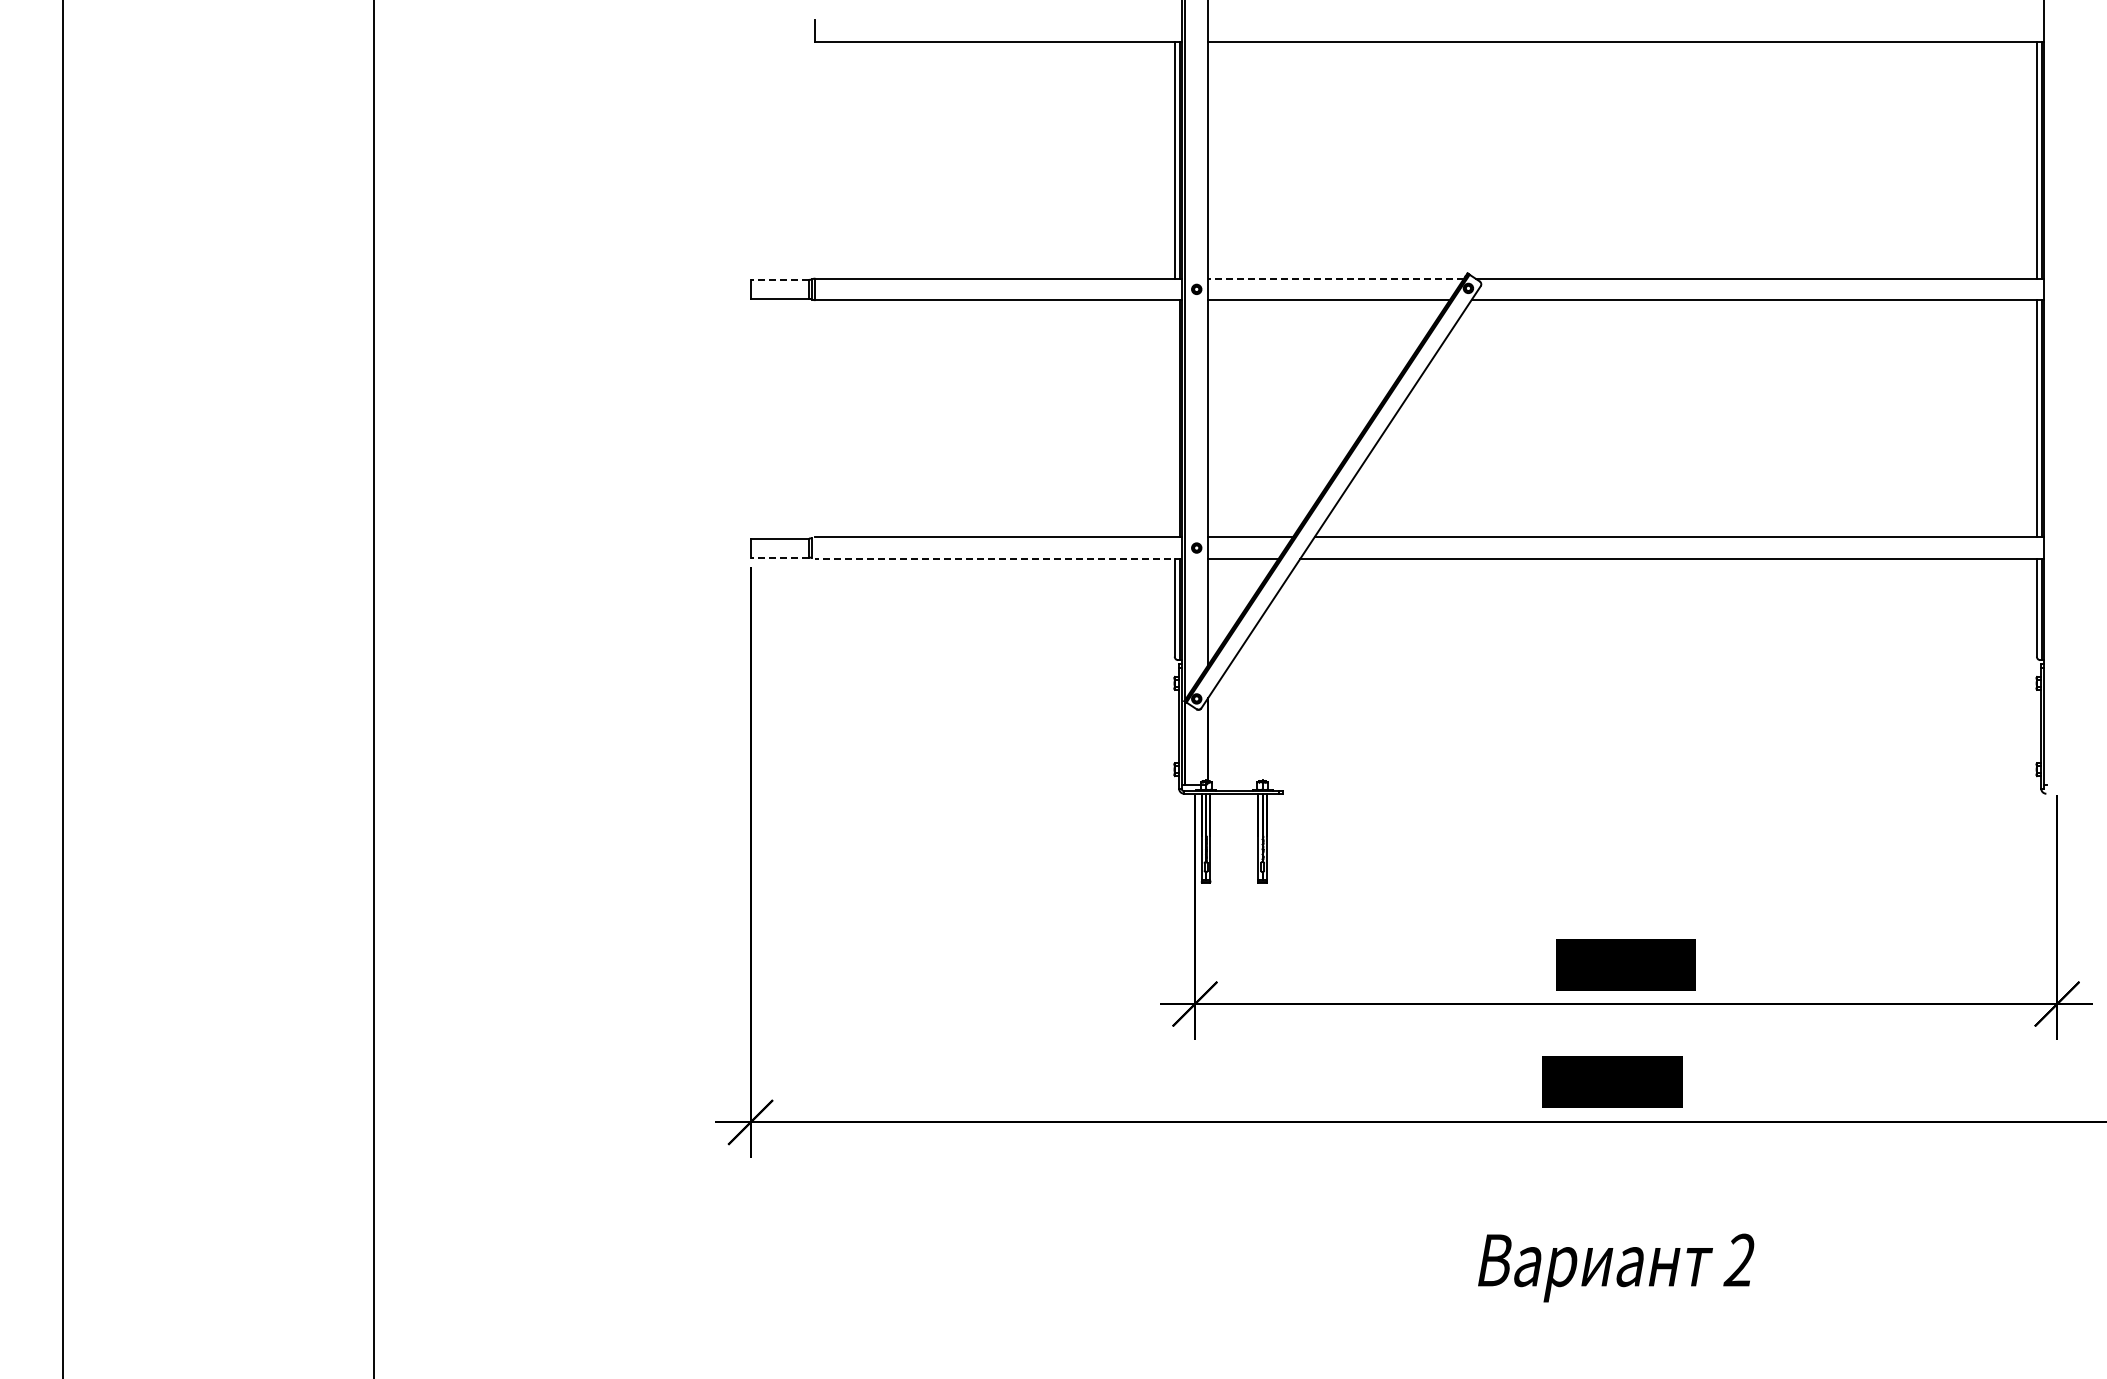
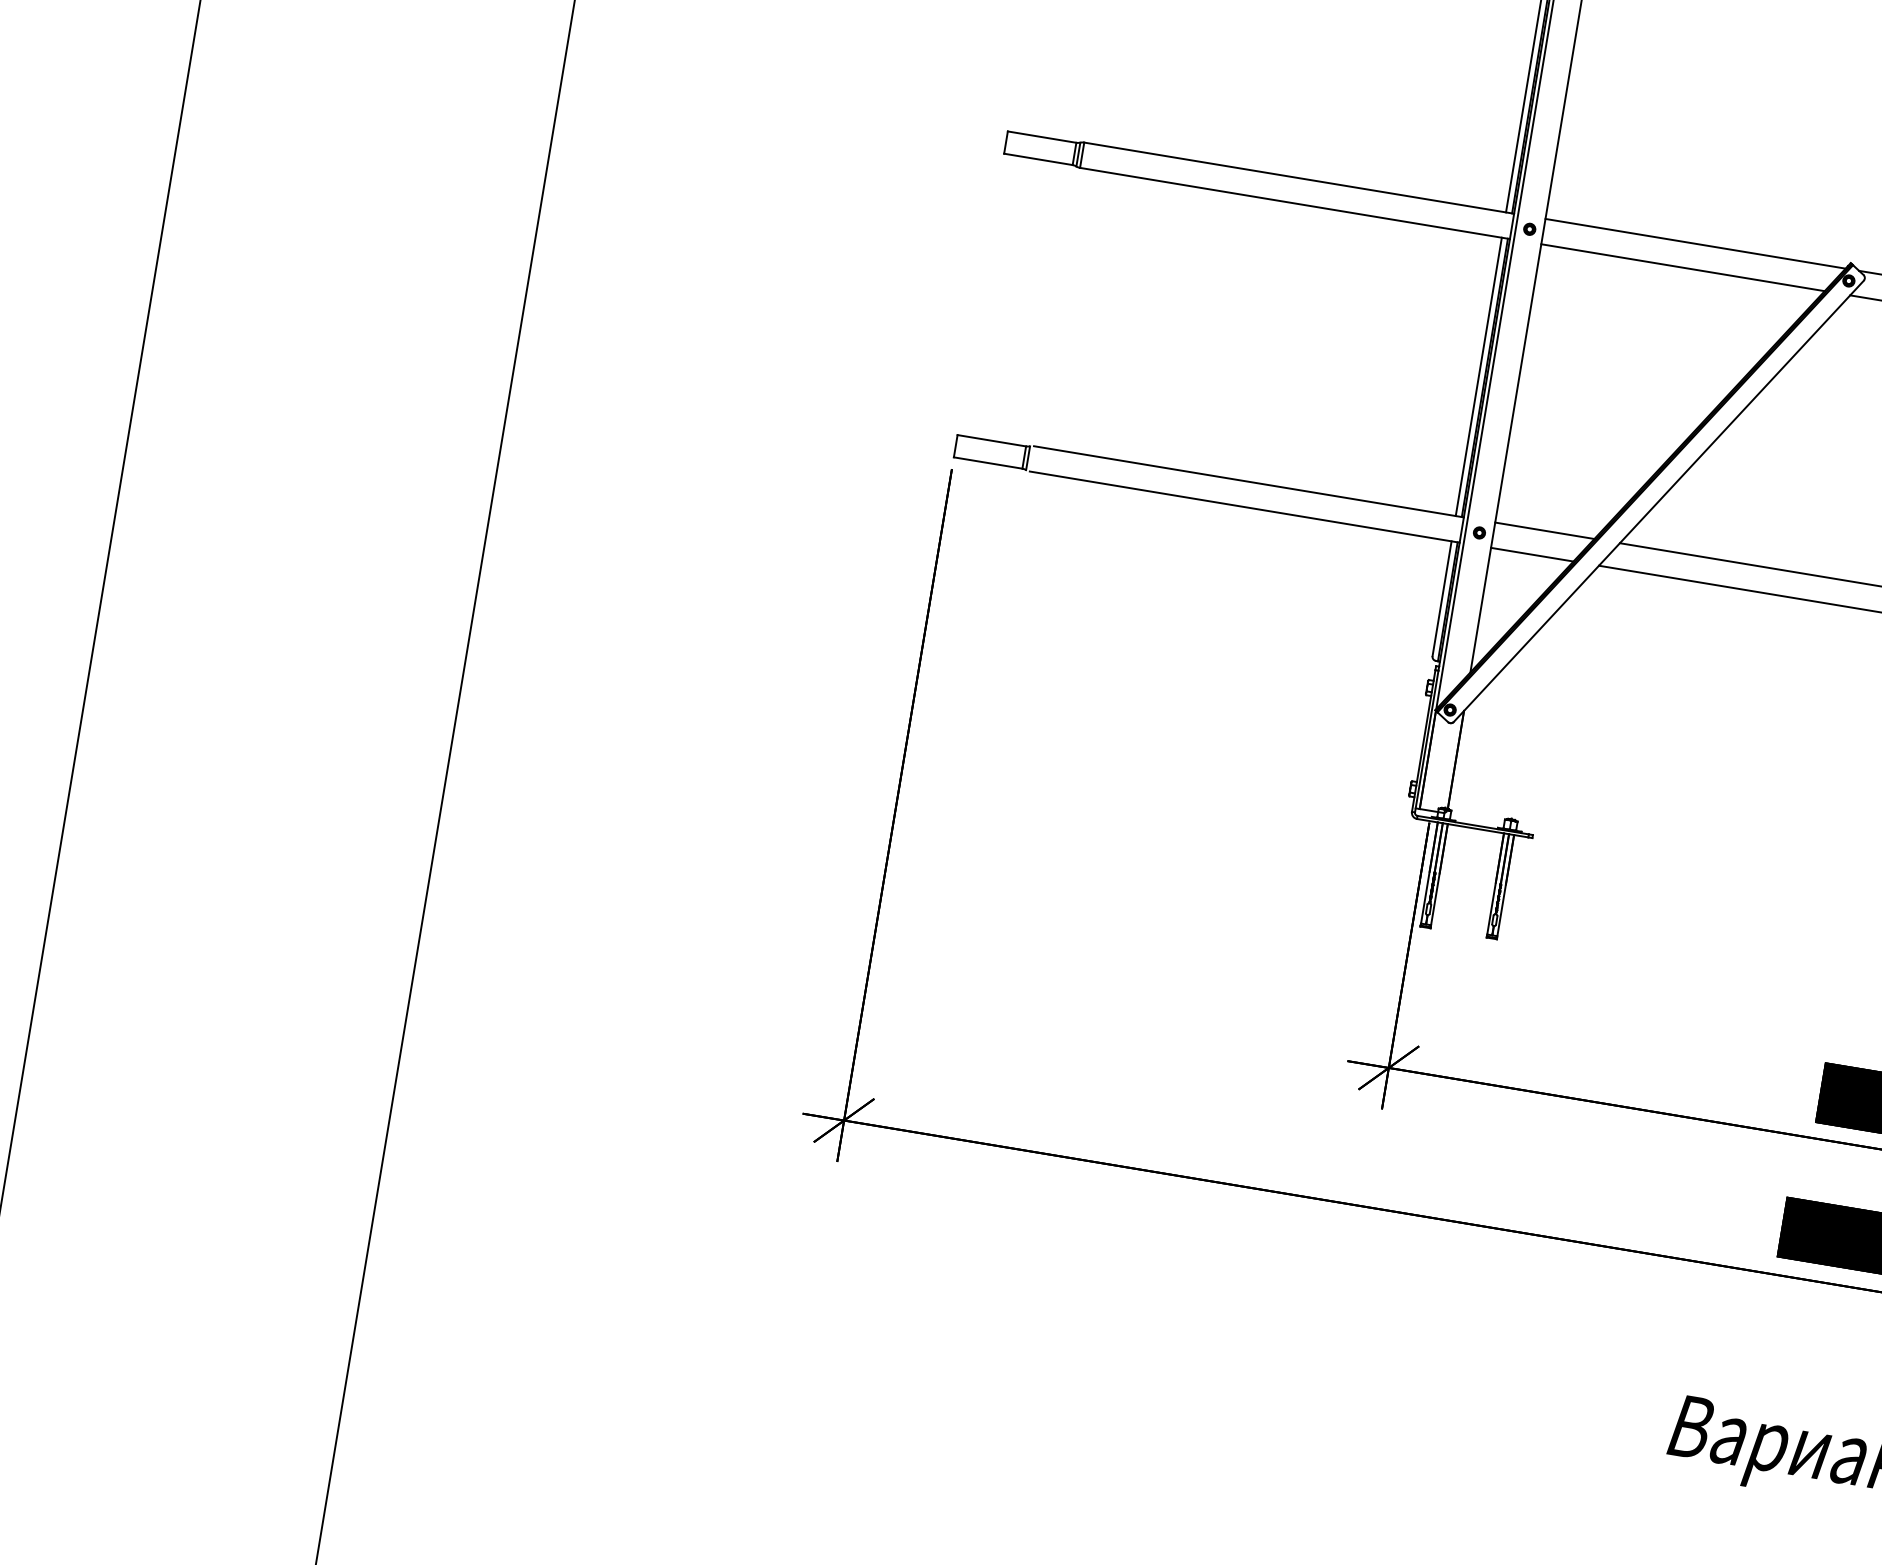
line: (1336, 278) -> (1695, 243), dashed -> solid
line: (779, 279) -> (1041, 136), dashed -> solid
line: (1174, 418) -> (1478, 376), added
line: (779, 557) -> (987, 462), dashed -> solid
line: (998, 558) -> (1244, 506), dashed -> solid

